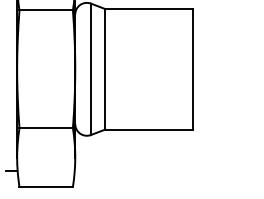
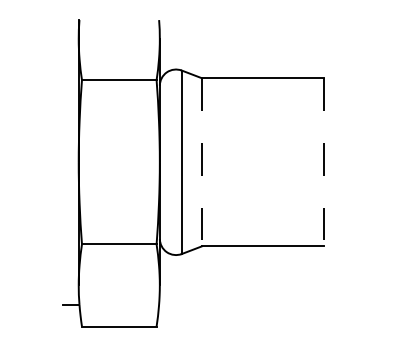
line: (105, 69) -> (202, 162), solid -> dashed
line: (192, 69) -> (323, 162), solid -> dashed

